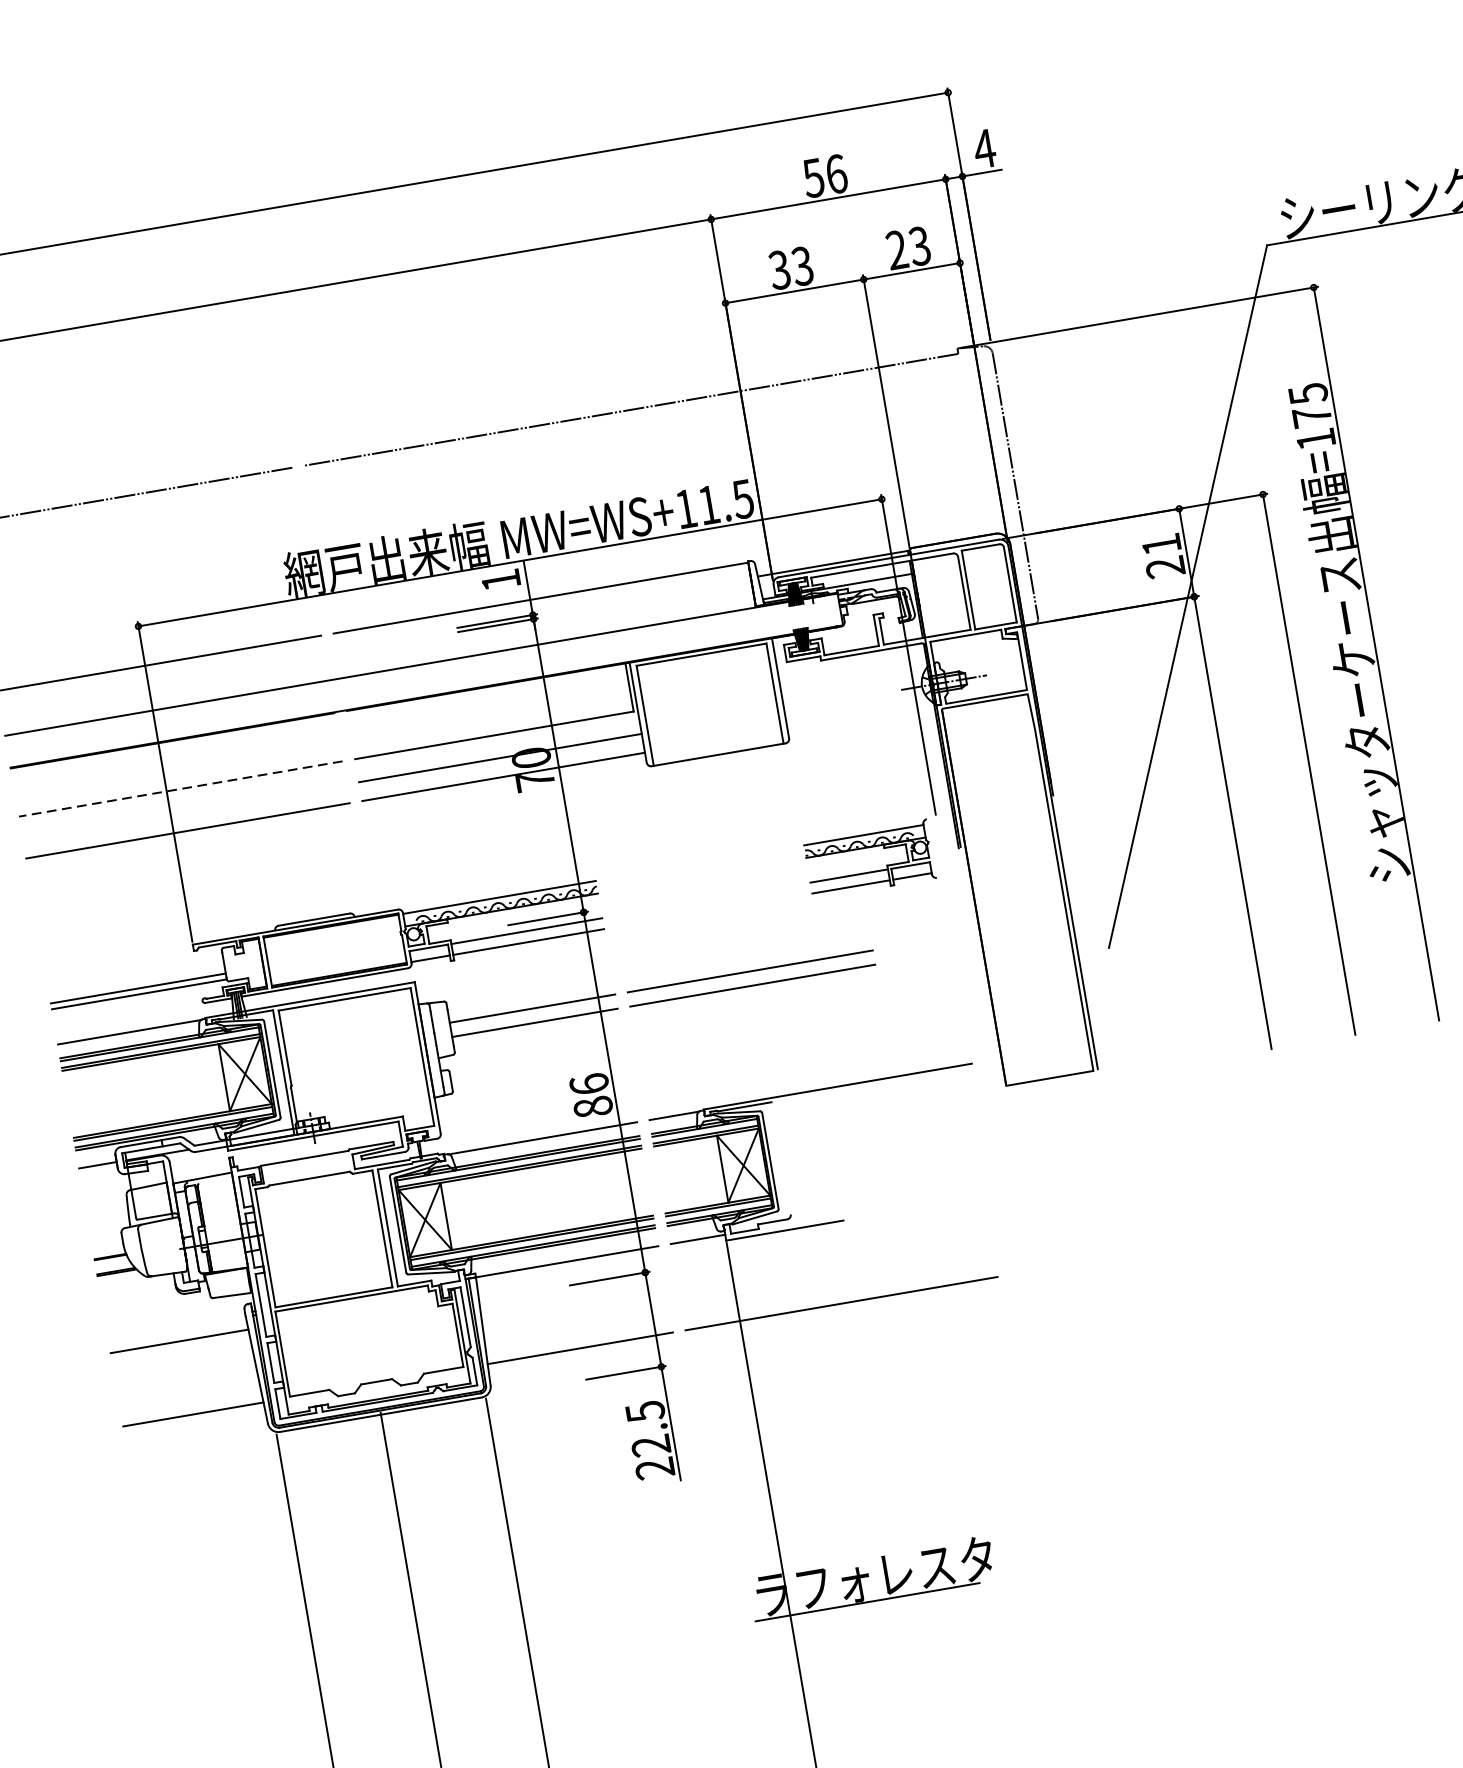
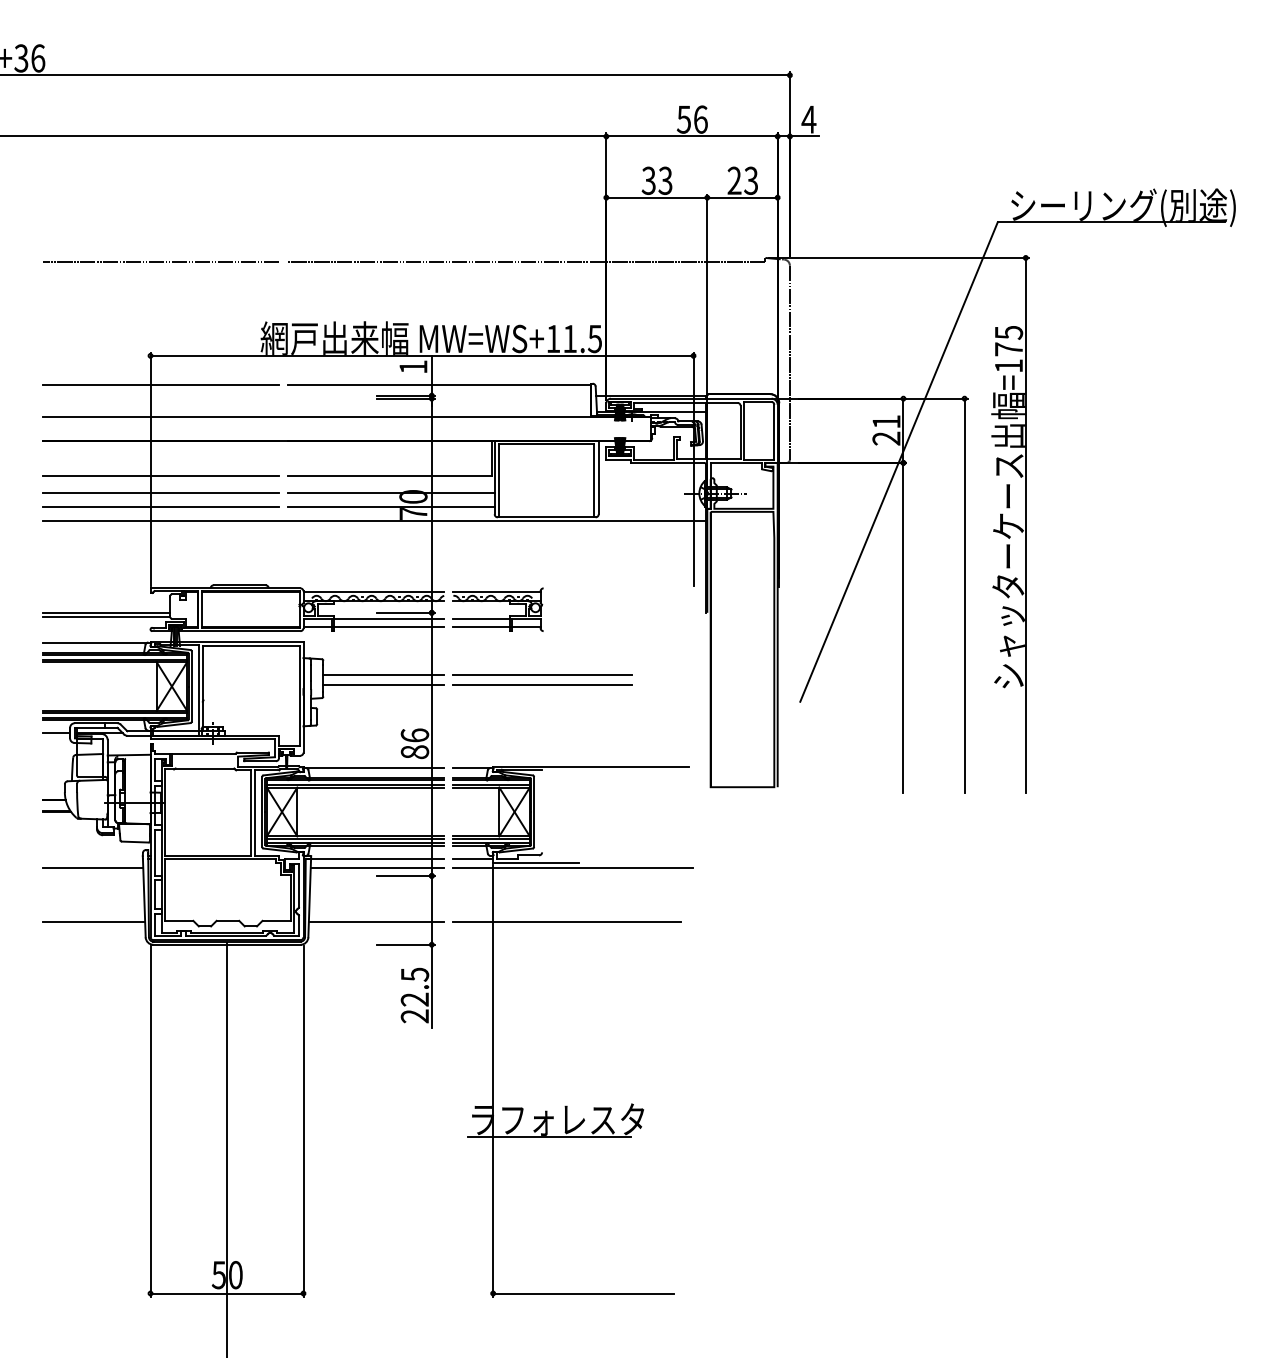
line: (180, 789) -> (160, 476), dashed -> solid
line: (482, 800) -> (373, 521), added
line: (184, 812) -> (160, 493), added
part: (871, 848) -> (500, 602), moved
line: (836, 1229) -> (572, 868), added
line: (569, 1275) -> (377, 868), added

